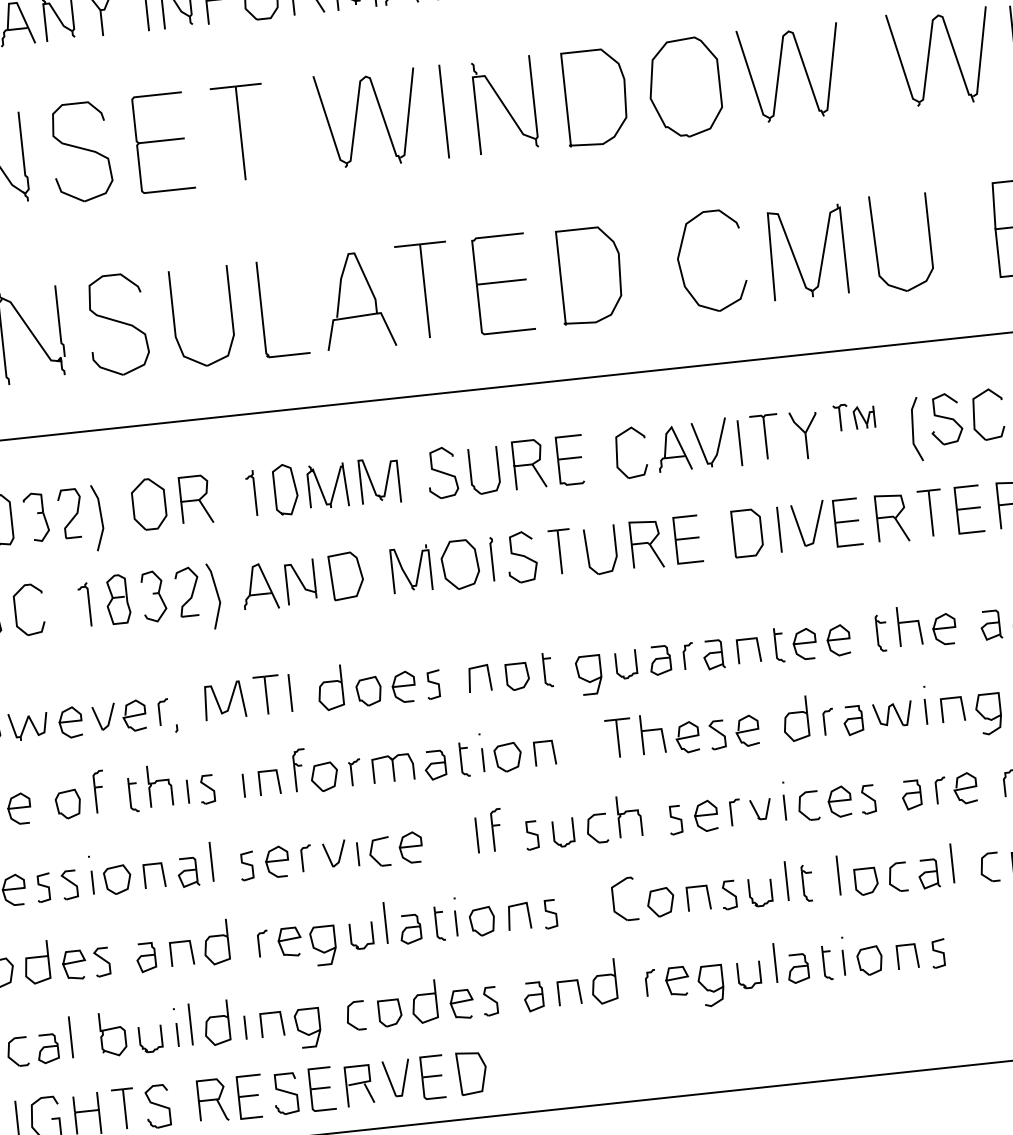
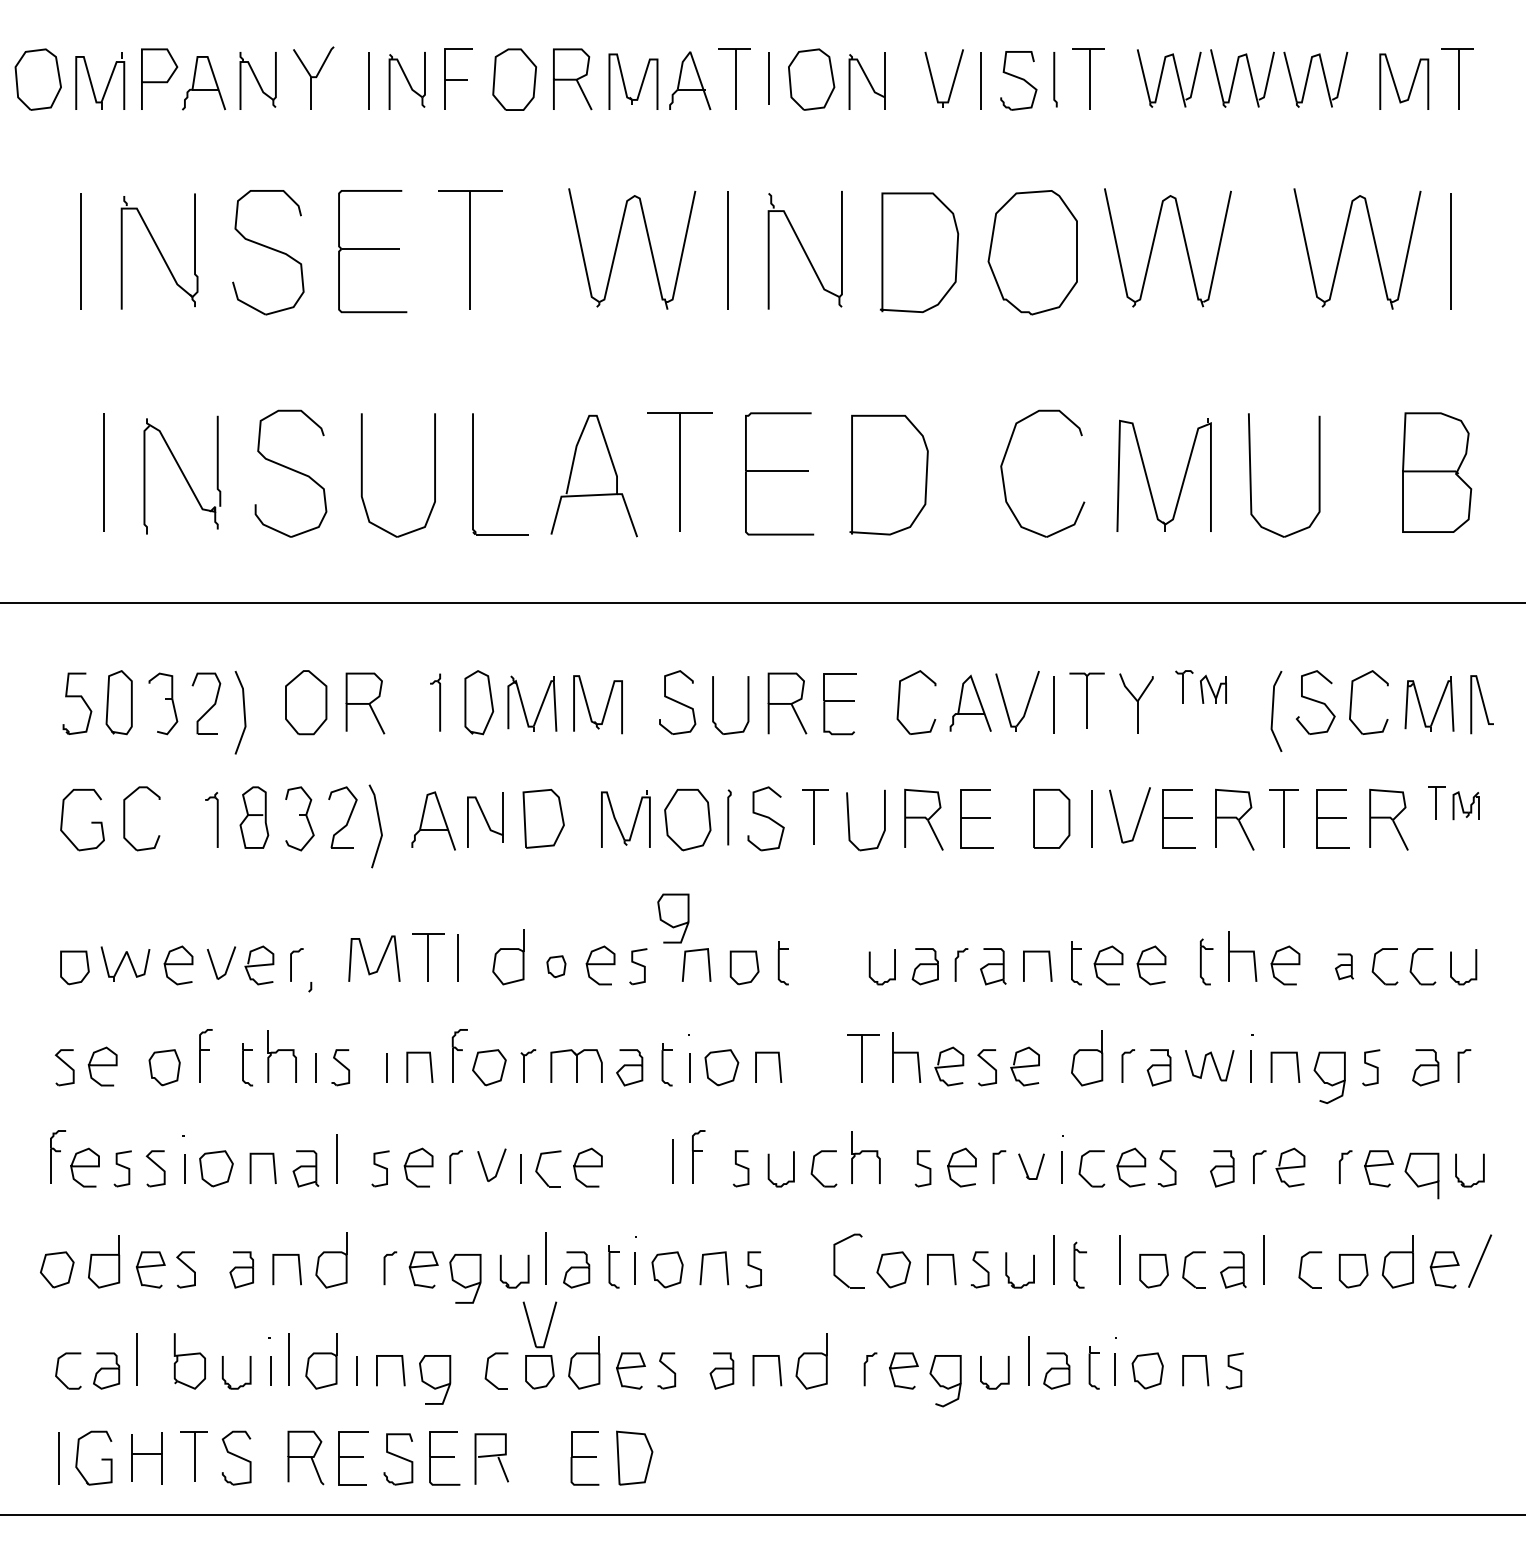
part: (991, 625) -> (1344, 966), size x0.7
curve: (587, 680) -> (670, 924), moved
part: (369, 691) -> (556, 966), size x0.6
part: (390, 1079) -> (531, 1325), moved

